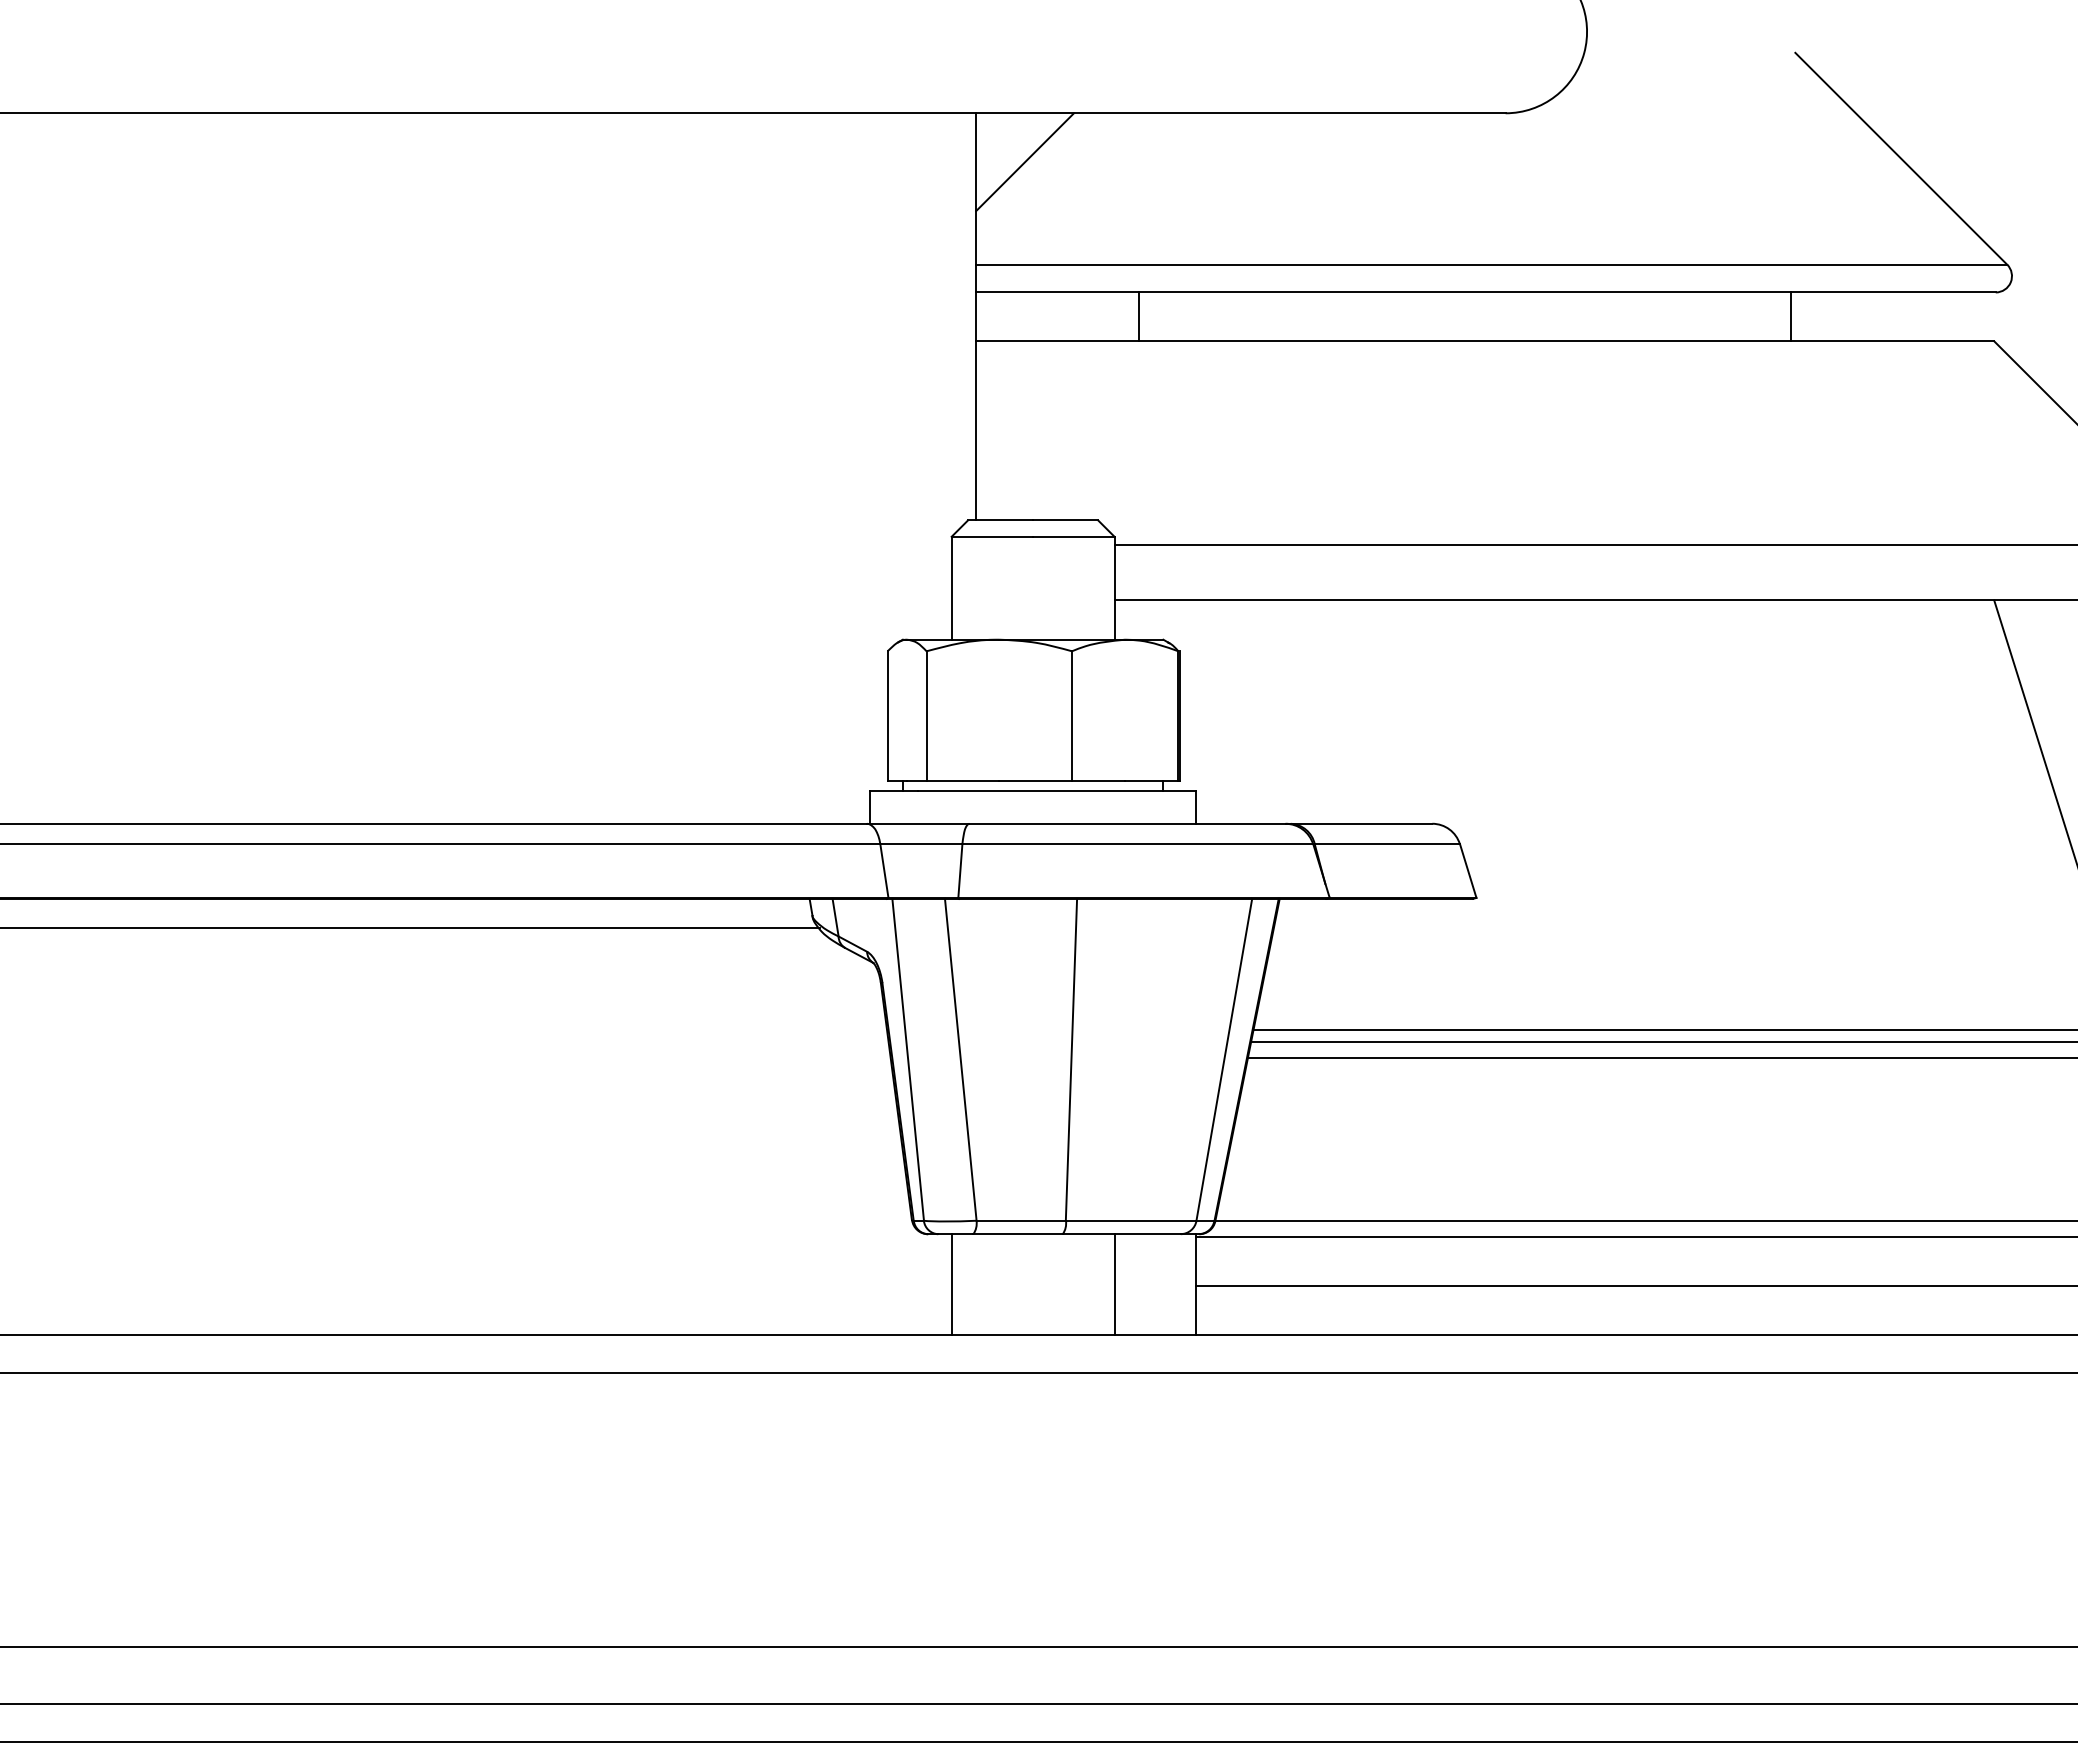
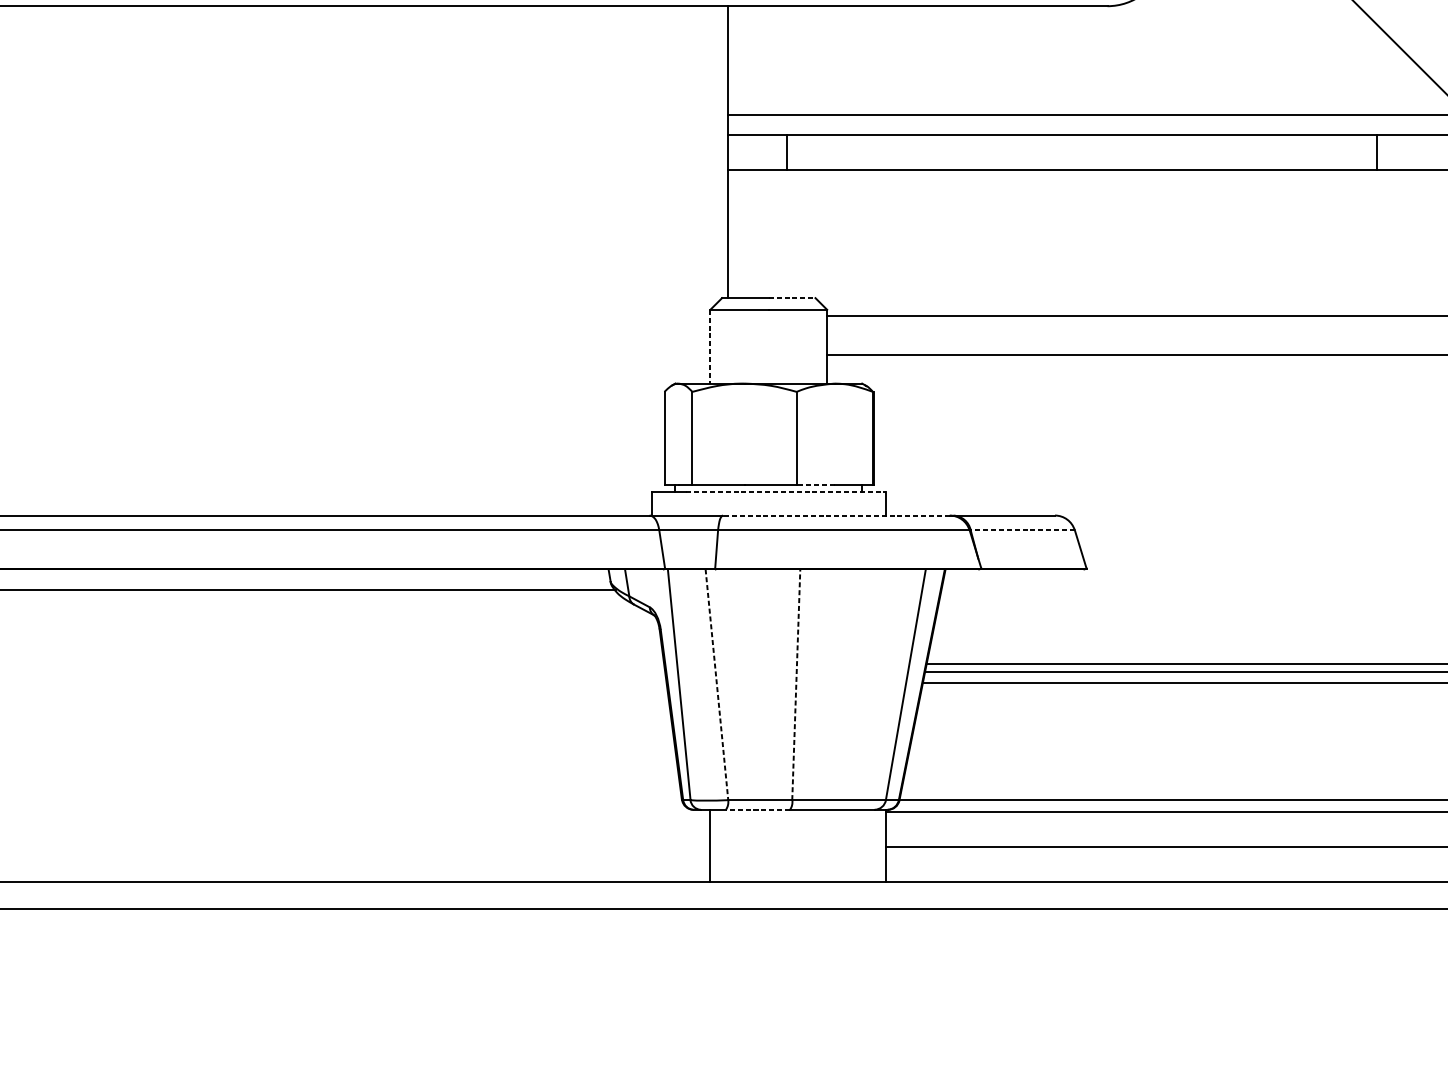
line: (1024, 162) -> (762, 41), removed
line: (1139, 316) -> (787, 151), moved
line: (1790, 316) -> (1377, 151), moved
line: (1065, 520) -> (792, 298), solid -> dashed
line: (951, 588) -> (710, 346), solid -> dashed
line: (1098, 781) -> (815, 485), solid -> dashed
line: (1057, 791) -> (786, 492), solid -> dashed
line: (1126, 823) -> (835, 515), solid -> dashed
line: (1387, 844) -> (1022, 530), solid -> dashed
line: (960, 1059) -> (716, 684), solid -> dashed
line: (1071, 1059) -> (796, 684), solid -> dashed
line: (1018, 1234) -> (758, 810), solid -> dashed
line: (1114, 1284) -> (827, 845), removed

